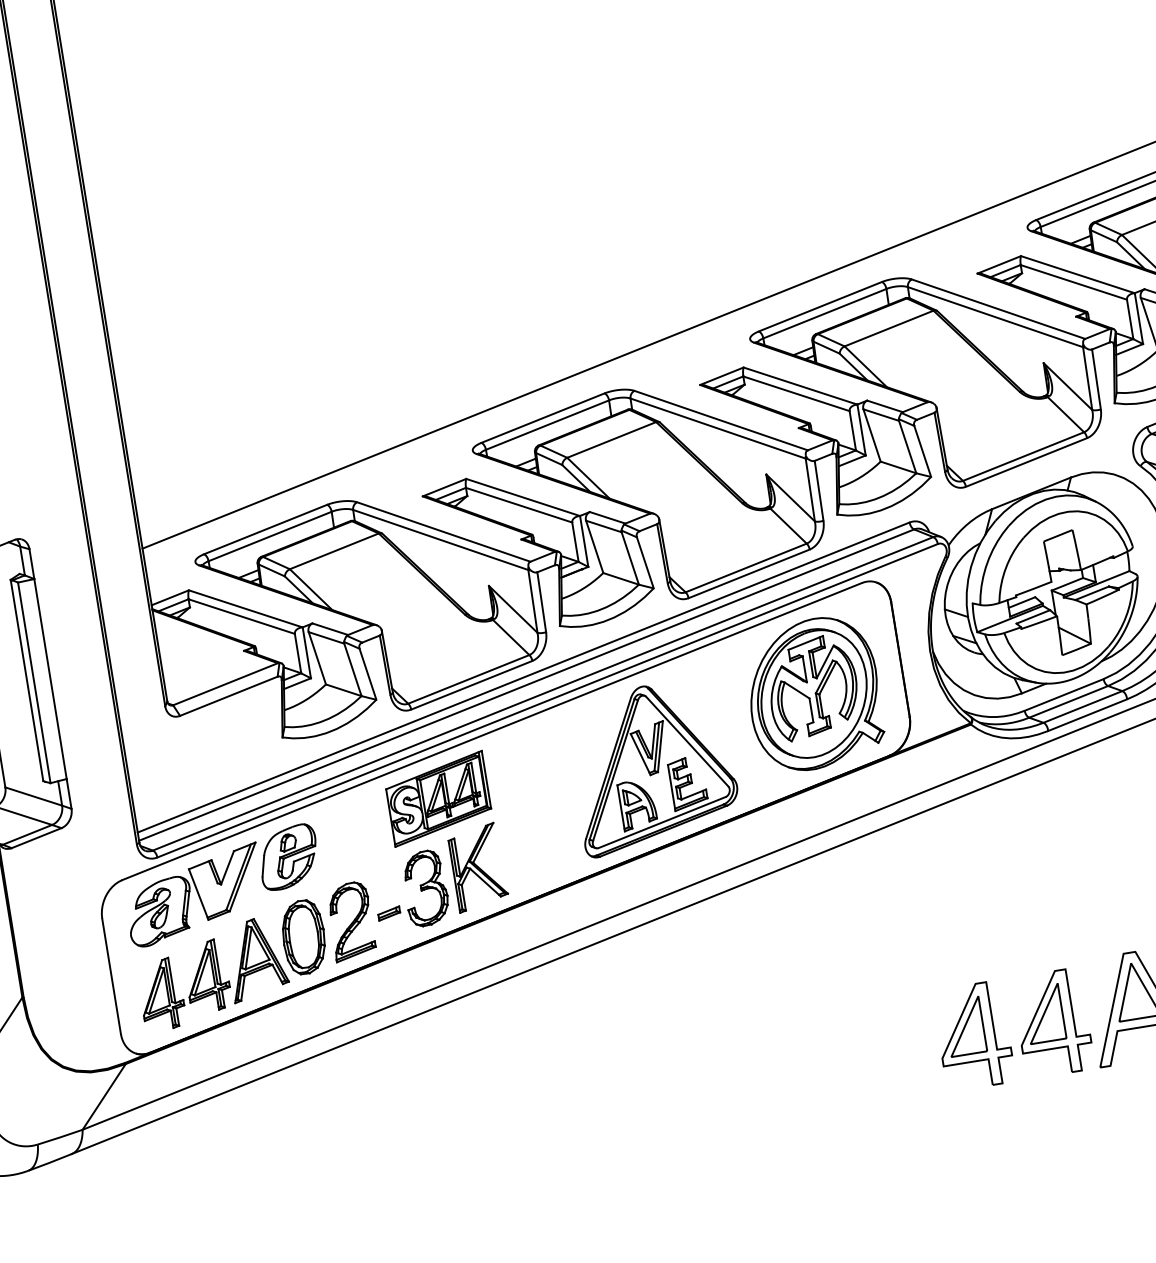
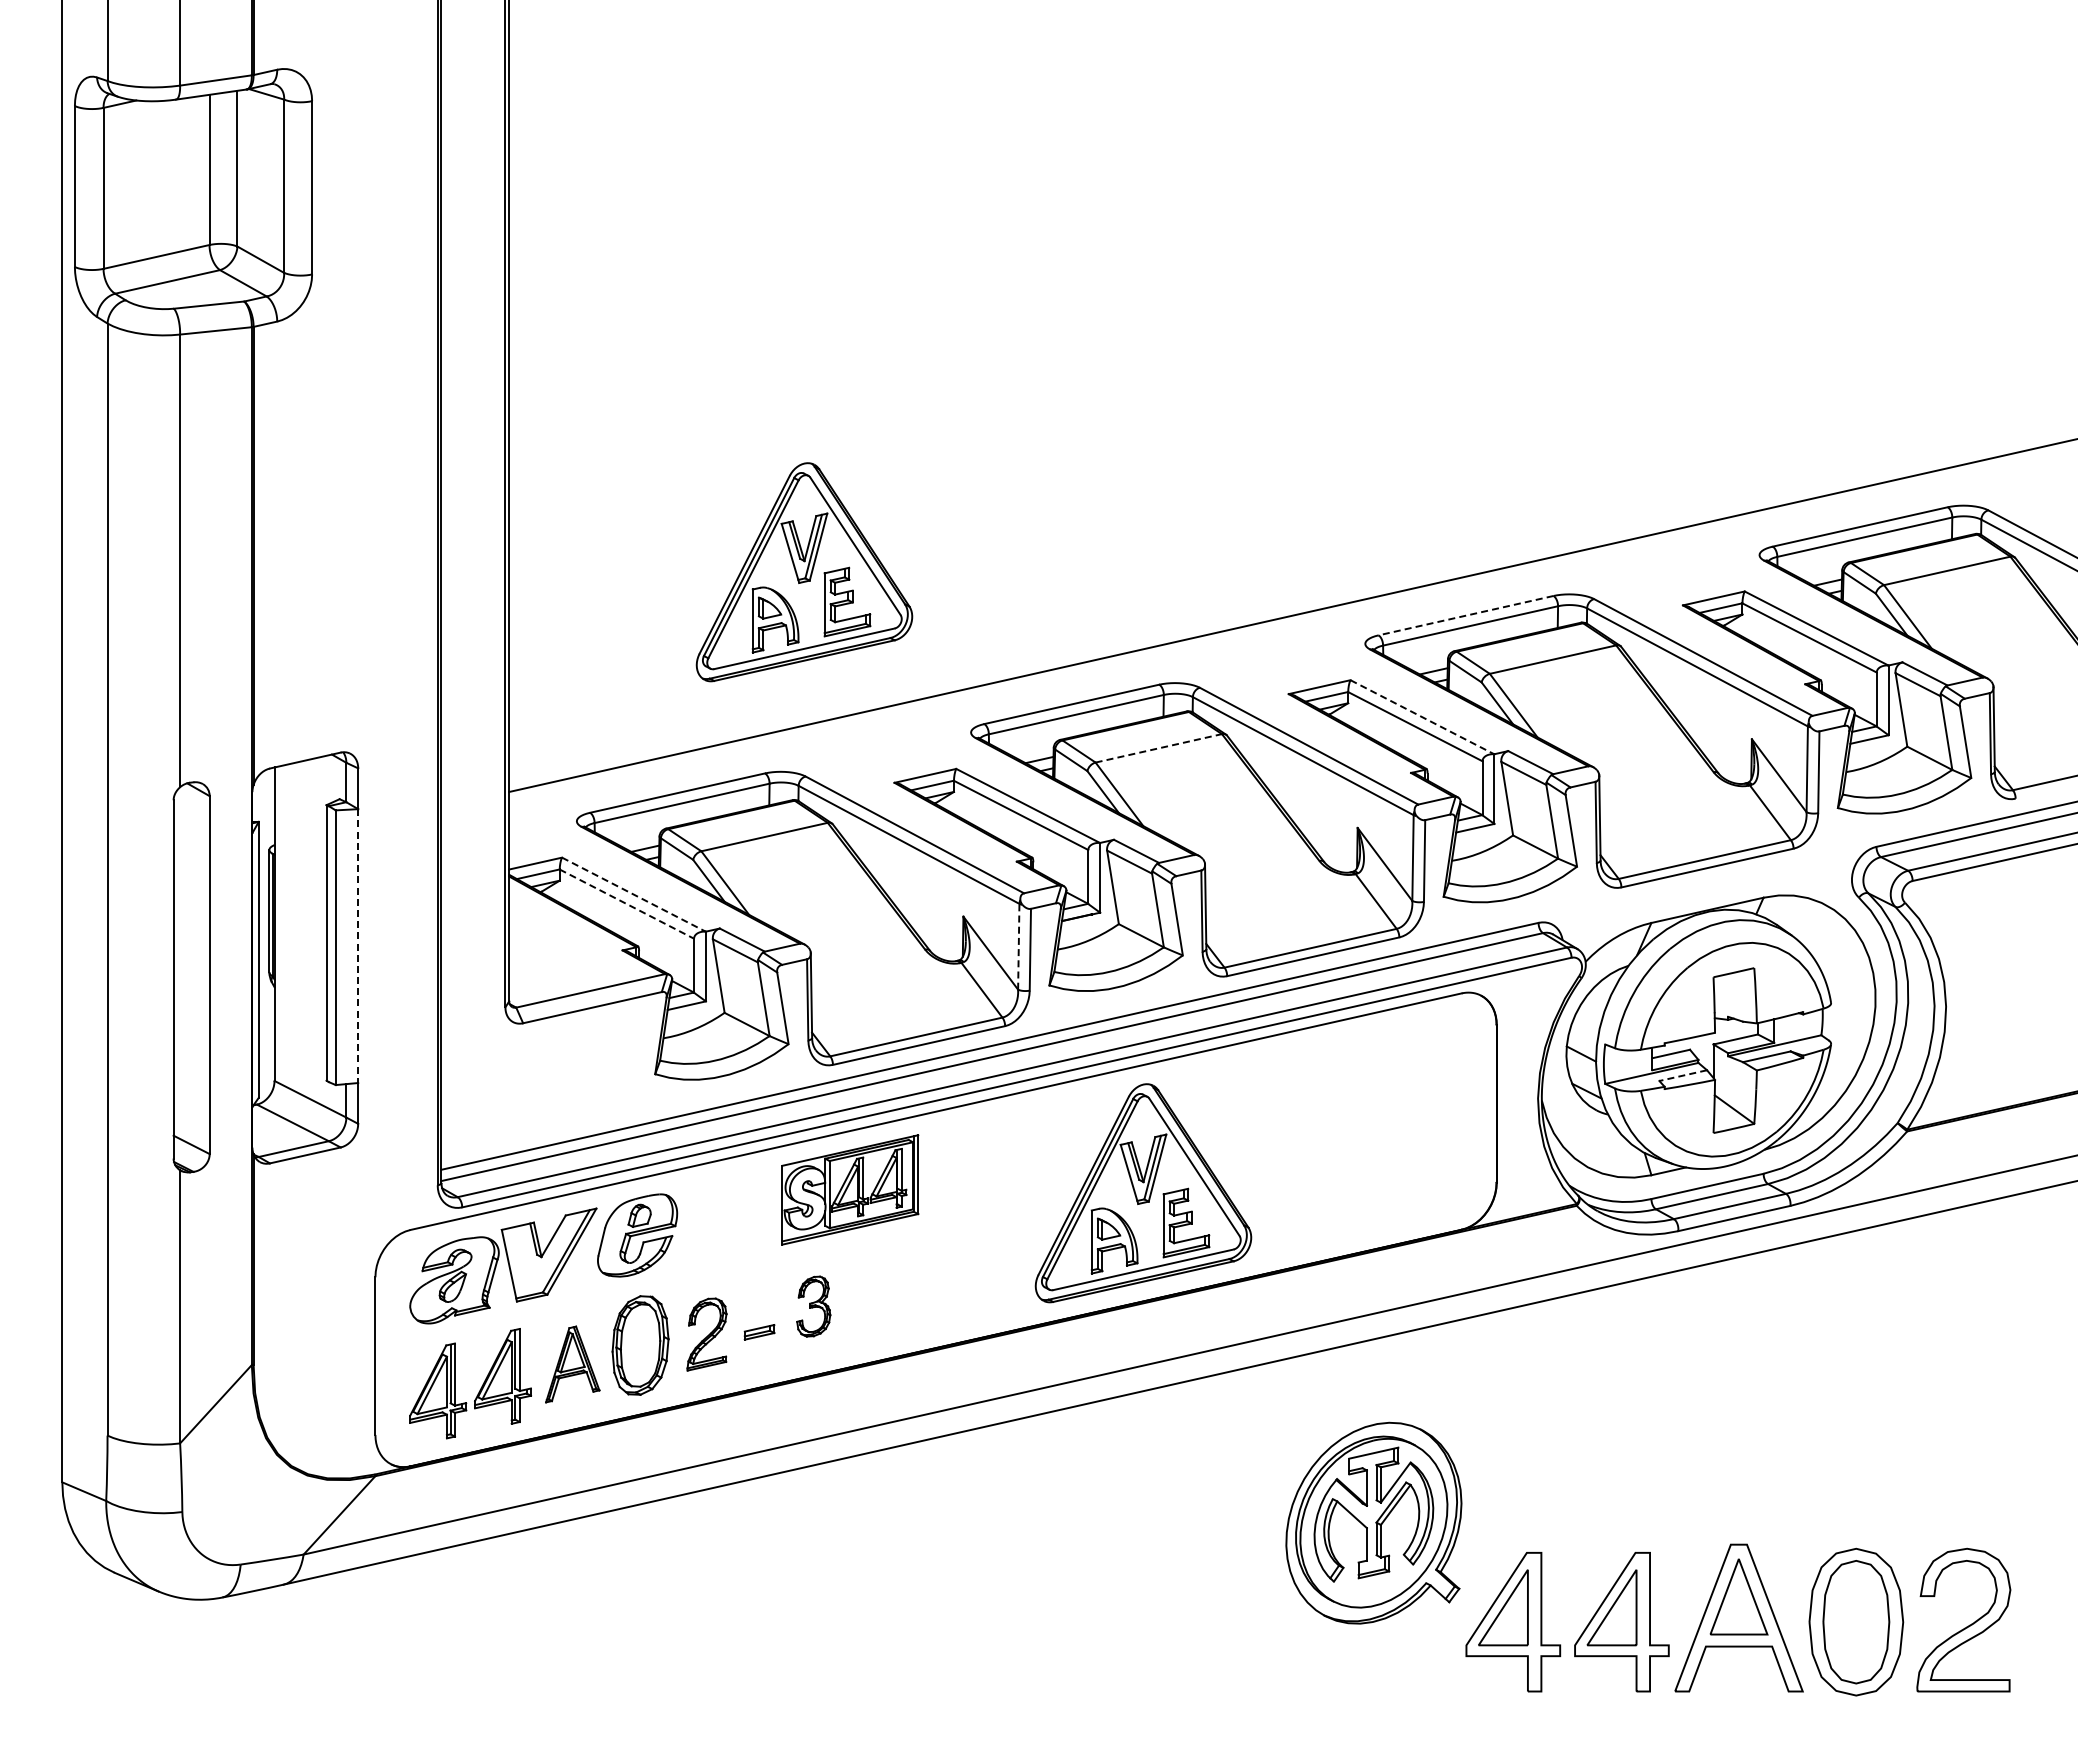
line: (820, 306) -> (1466, 615), solid -> dashed
part: (332, 353) -> (804, 572), added
line: (800, 386) -> (1422, 717), solid -> dashed
line: (611, 440) -> (1158, 748), solid -> dashed
line: (532, 601) -> (1018, 946), solid -> dashed
line: (245, 608) -> (633, 894), solid -> dashed
line: (241, 616) -> (626, 904), solid -> dashed
line: (1032, 616) -> (1682, 1075), solid -> dashed
line: (50, 679) -> (358, 946), solid -> dashed
part: (813, 693) -> (1373, 1522), moved
part: (478, 867) -> (888, 1289), removed
part: (425, 888) -> (813, 1306), size x0.6
part: (350, 921) -> (706, 1334), size x0.7
part: (256, 959) -> (572, 1364), size x0.7

